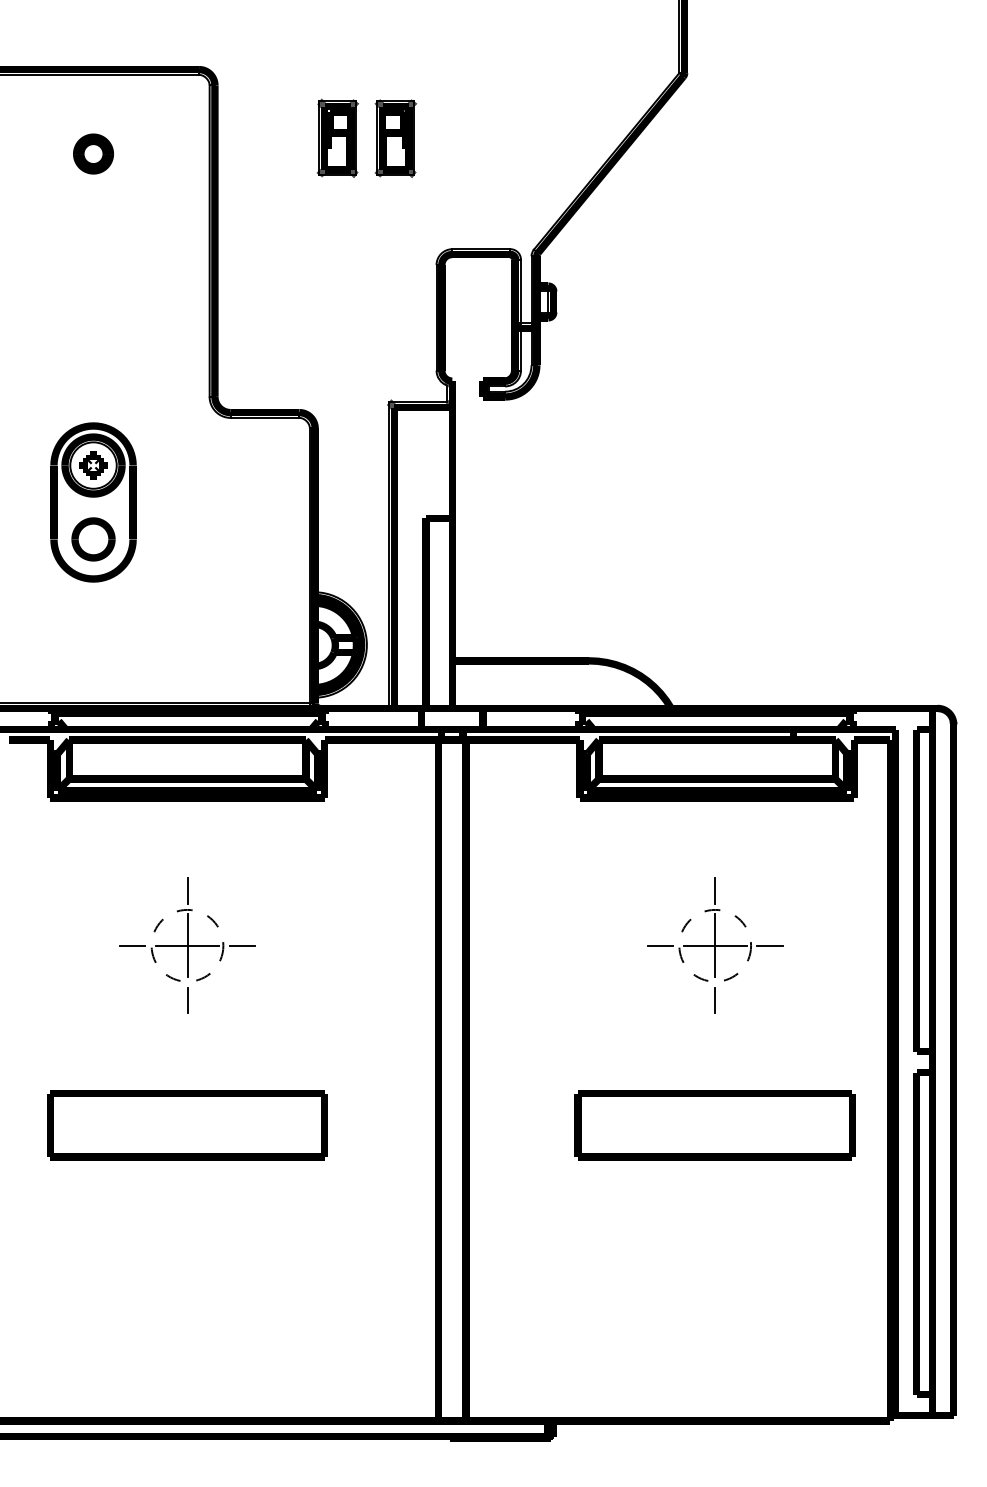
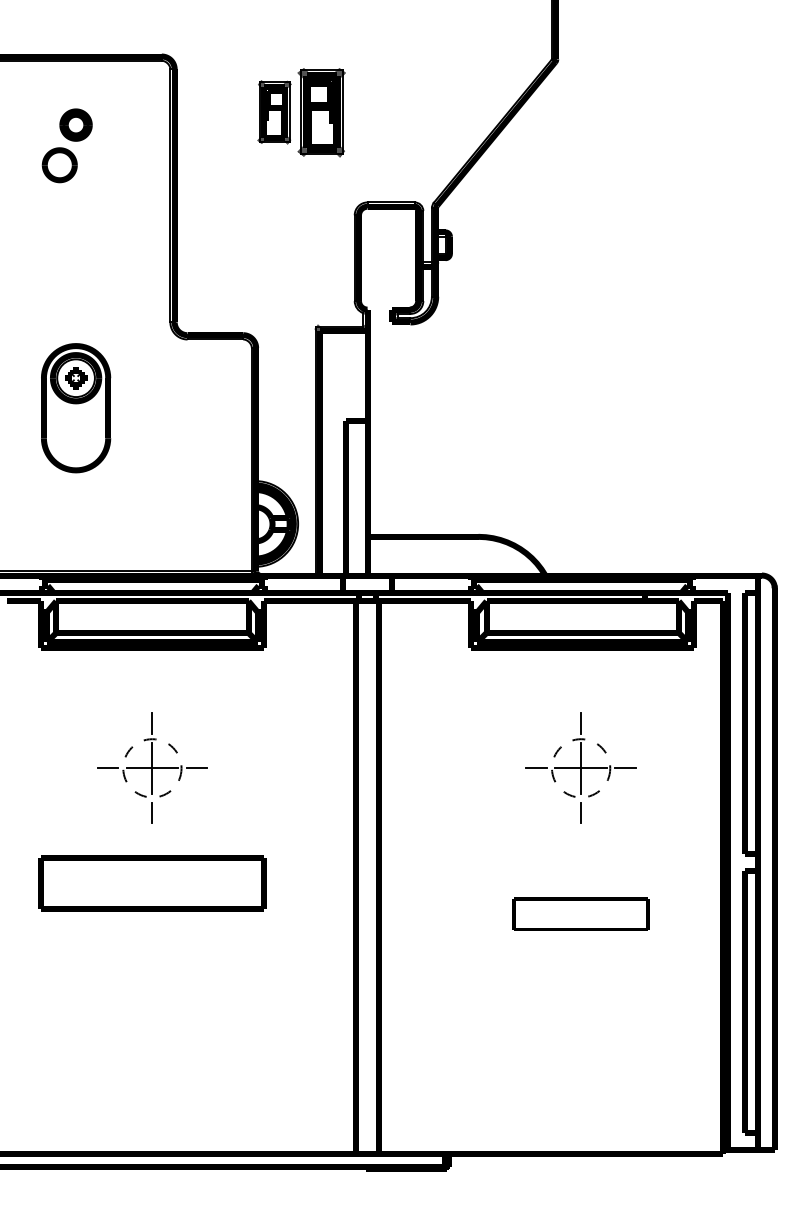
part: (395, 138) -> (321, 112), size x1.4
part: (93, 539) -> (59, 165), moved
part: (187, 1125) -> (152, 883), moved
part: (714, 1125) -> (580, 914), size x0.6

